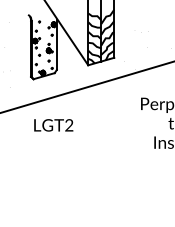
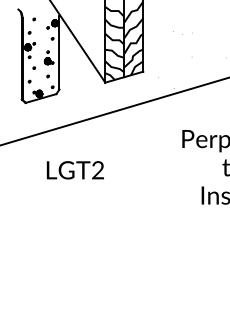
text: (53, 125) -> (75, 170), moved

